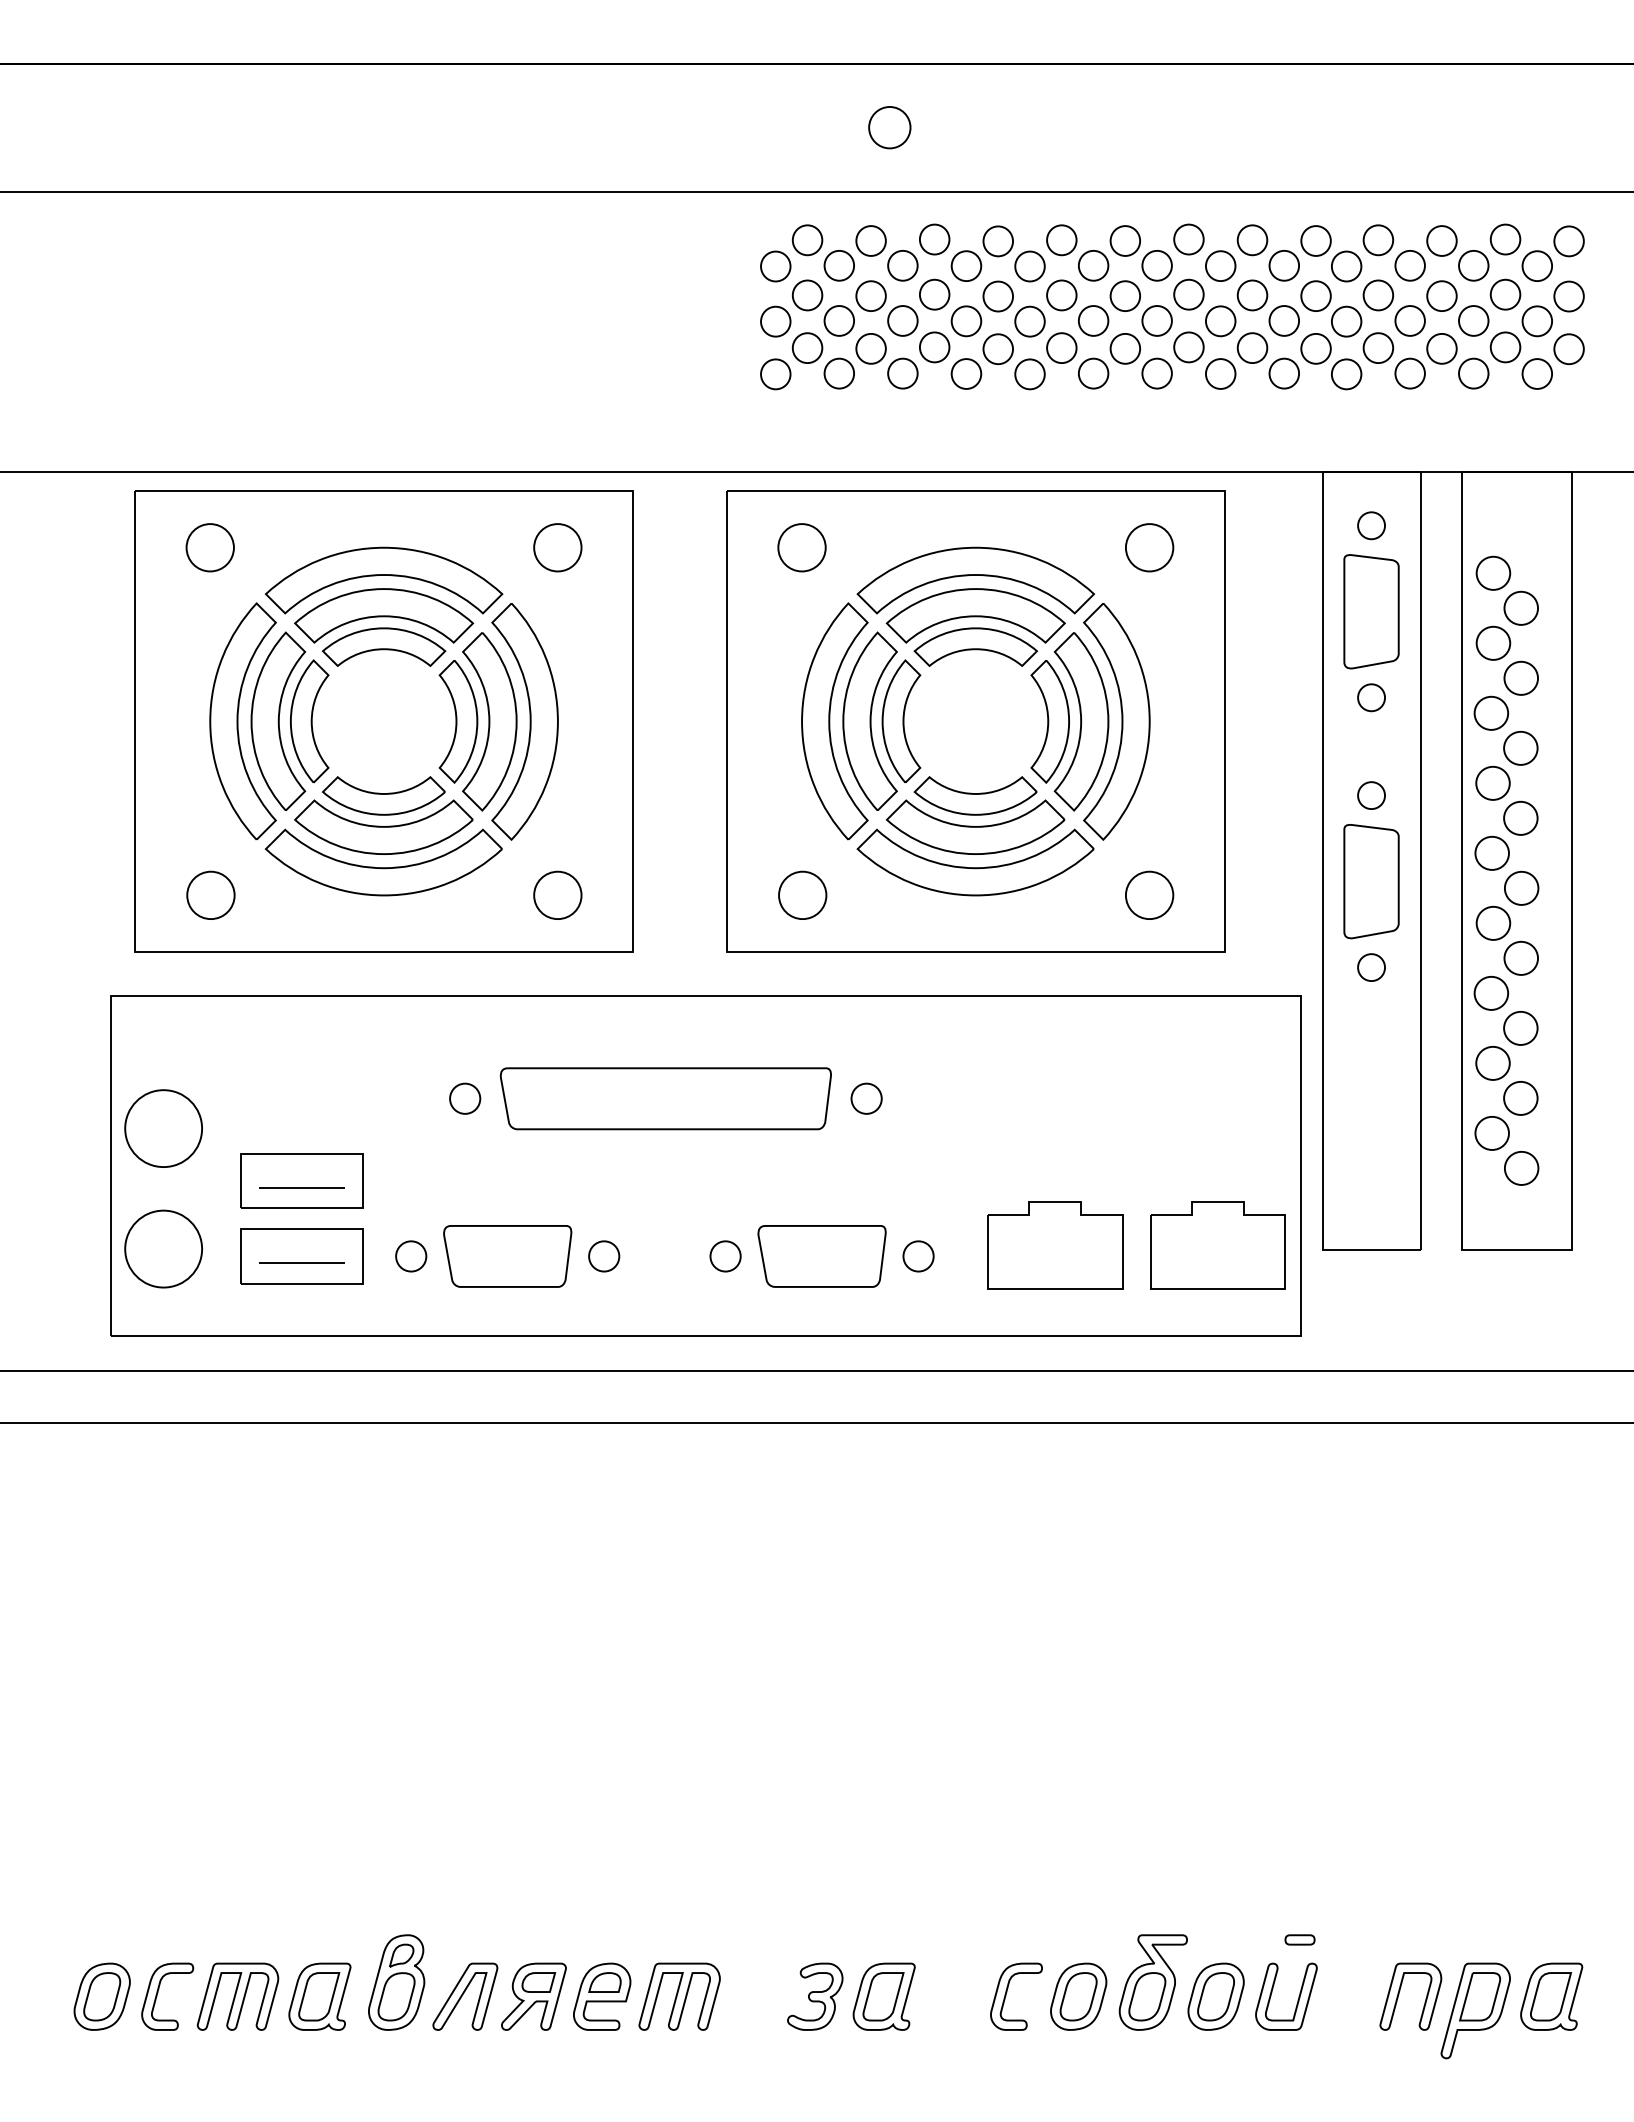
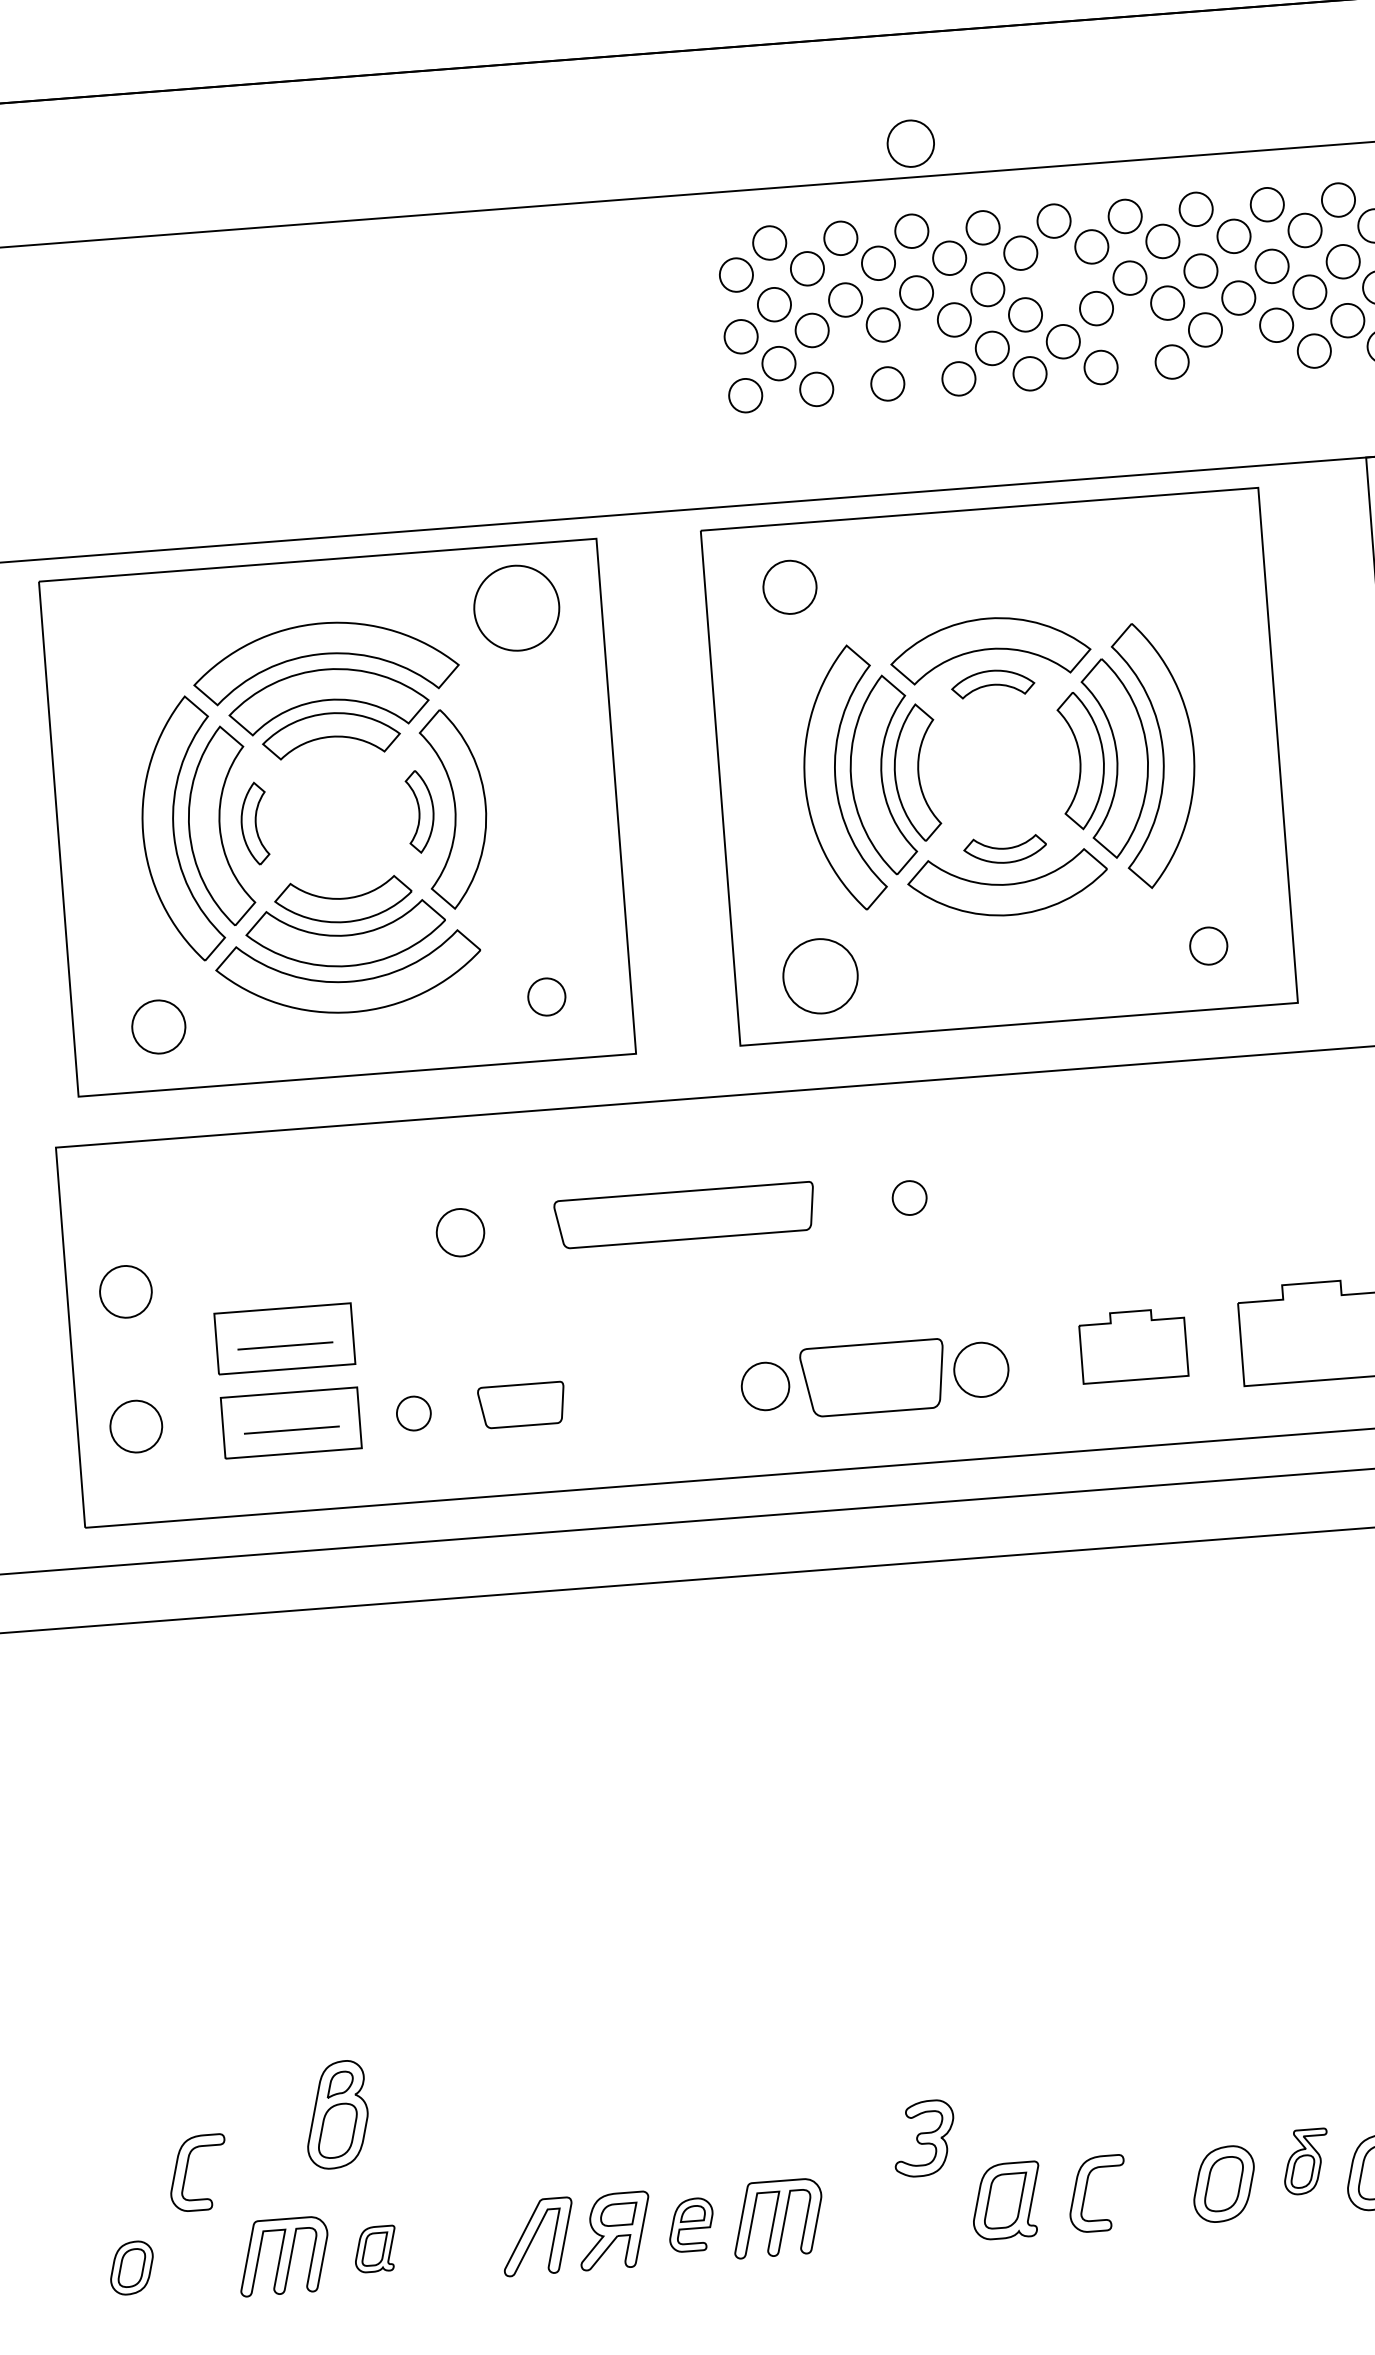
part: (889, 127) -> (910, 143), moved
part: (1061, 295) -> (1058, 282), removed
part: (934, 347) -> (920, 351), removed
part: (870, 348) -> (849, 358), removed
part: (1124, 348) -> (1133, 336), removed
part: (1220, 373) -> (1243, 356), removed
part: (209, 547) -> (127, 638), removed
part: (557, 547) -> (516, 608), size x1.6
part: (1149, 547) -> (1178, 557), removed
part: (975, 580) -> (986, 609), removed
part: (975, 646) -> (992, 682), size x0.6
part: (309, 721) -> (254, 824), size x0.6
part: (458, 721) -> (420, 811), size x0.6
part: (524, 721) -> (494, 805), removed
part: (975, 795) -> (1005, 849), size x0.6
part: (975, 862) -> (1011, 924), removed
part: (557, 894) -> (546, 996), size x0.7
part: (802, 894) -> (820, 975), size x1.4
part: (1149, 894) -> (1208, 945), size x0.7
part: (465, 1098) -> (461, 1232), size x1.4
part: (665, 1098) -> (684, 1215), size x0.7
part: (163, 1128) -> (125, 1291), size x0.6
part: (1055, 1245) -> (1133, 1345), size x0.7
part: (163, 1248) -> (136, 1426), size x0.6
part: (507, 1256) -> (521, 1405), size x0.6
part: (604, 1256) -> (630, 1397), removed
part: (725, 1256) -> (765, 1386), size x1.4
part: (918, 1256) -> (981, 1369), size x1.6
part: (396, 1982) -> (336, 2114), moved
part: (1152, 1982) -> (1305, 2161), size x0.6
part: (158, 1992) -> (187, 2169), moved
part: (1007, 1992) -> (1087, 2189), moved
part: (101, 1996) -> (131, 2267), size x0.7
part: (319, 1996) -> (374, 2249), size x0.6
part: (602, 1996) -> (691, 2224), size x0.7
part: (815, 1996) -> (924, 2138), moved

